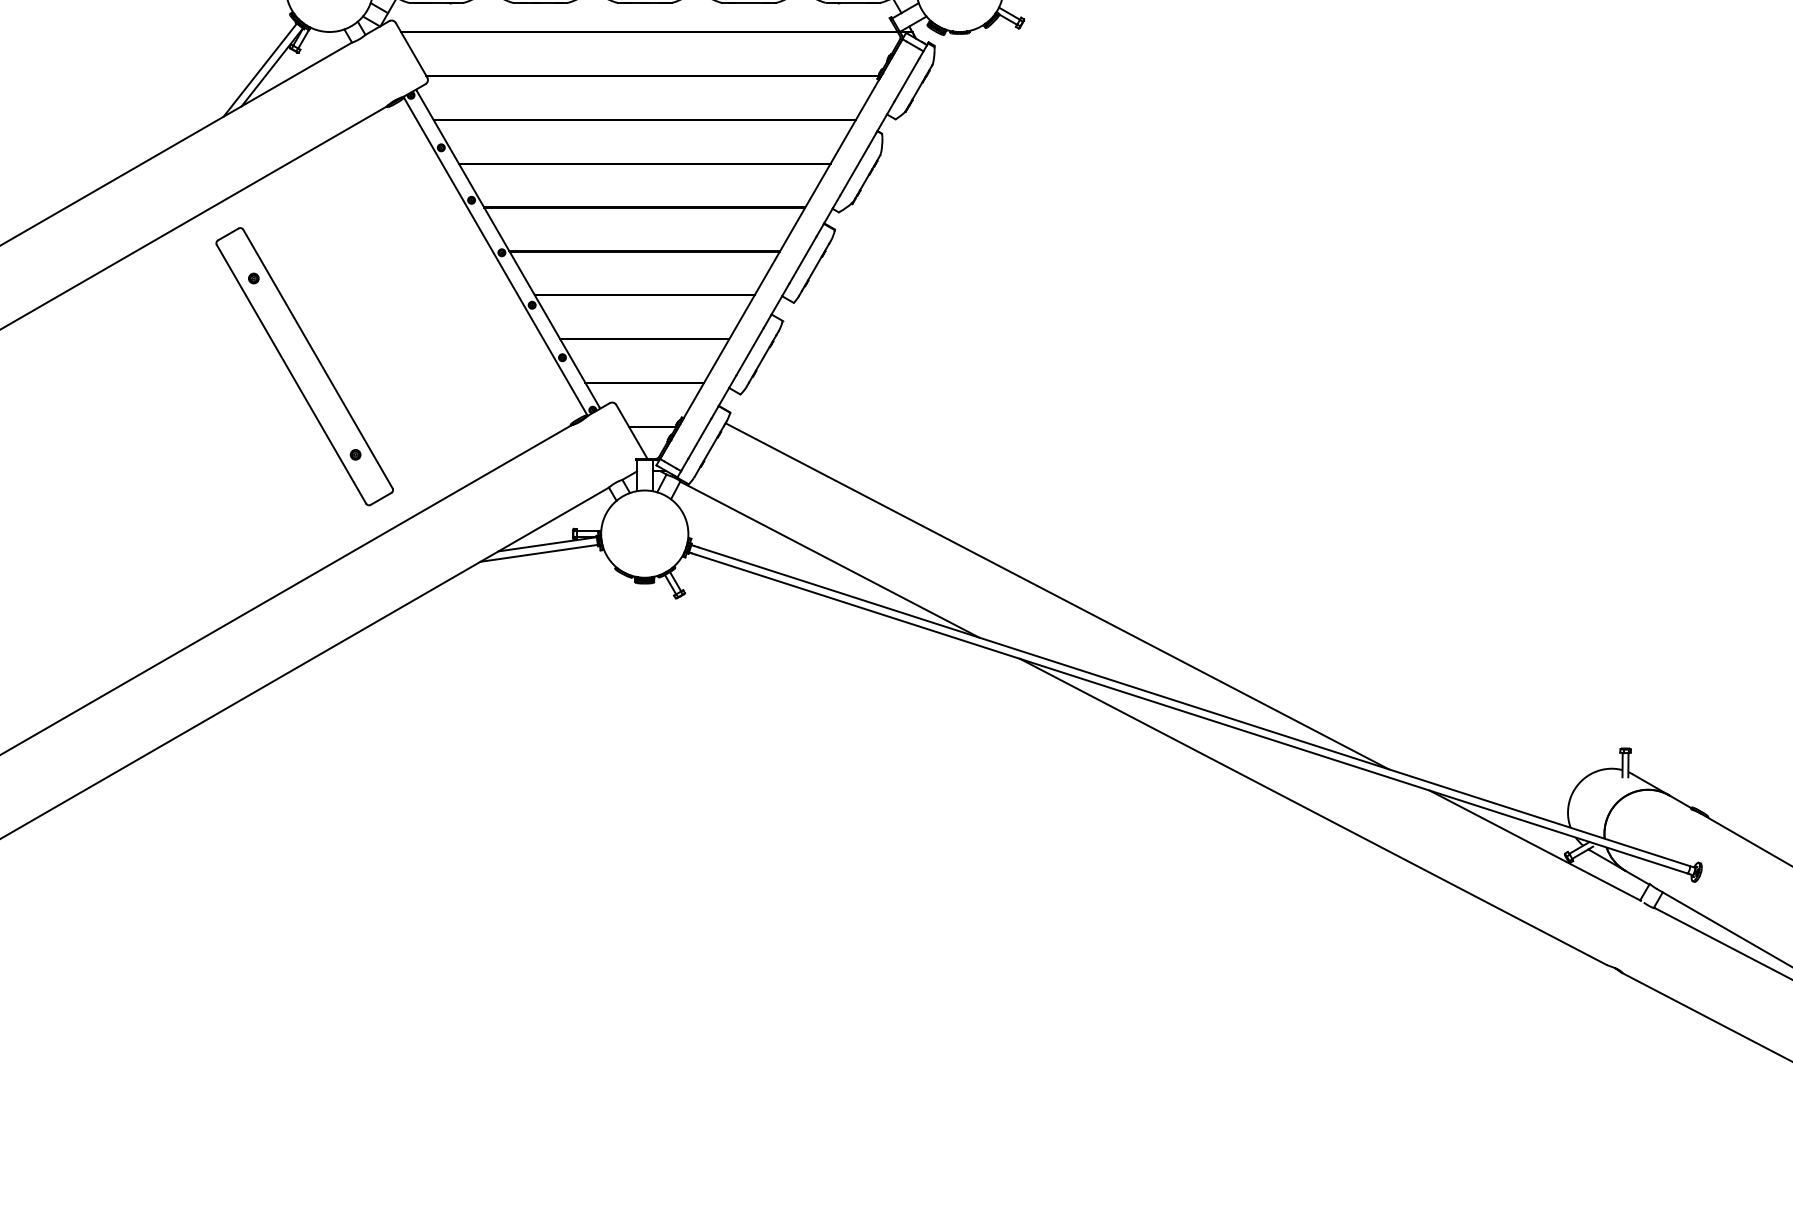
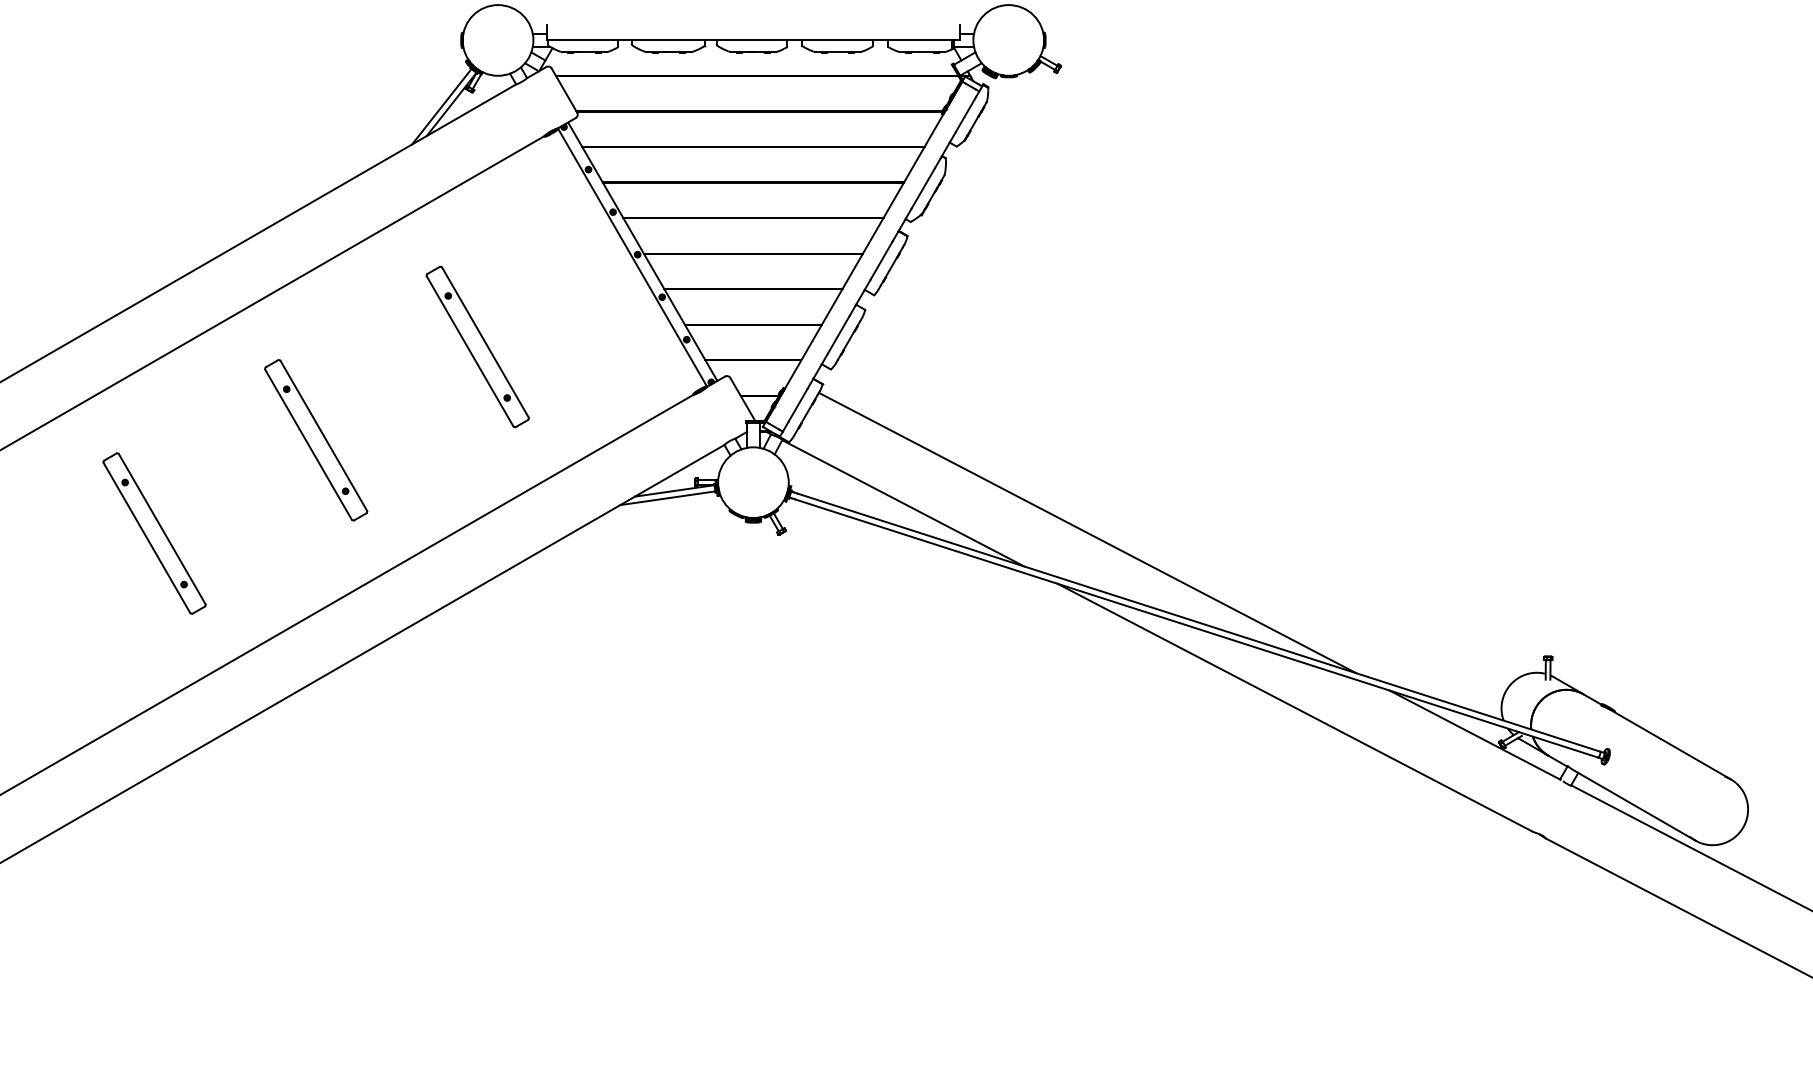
part: (304, 366) -> (477, 346), size x0.71
part: (105, 482) -> (316, 440), added

